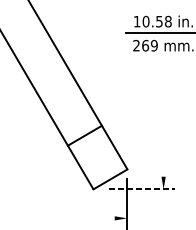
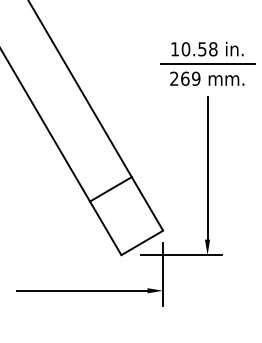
line: (163, 118) -> (207, 168), added
line: (142, 189) -> (181, 255), dashed -> solid
line: (61, 218) -> (82, 290), added

